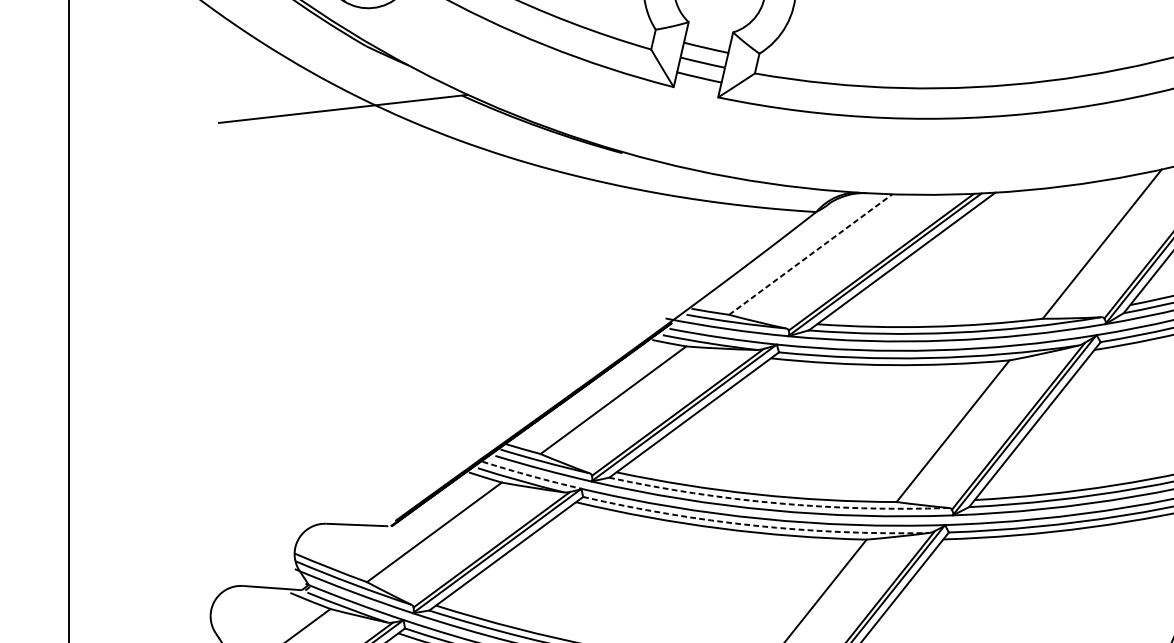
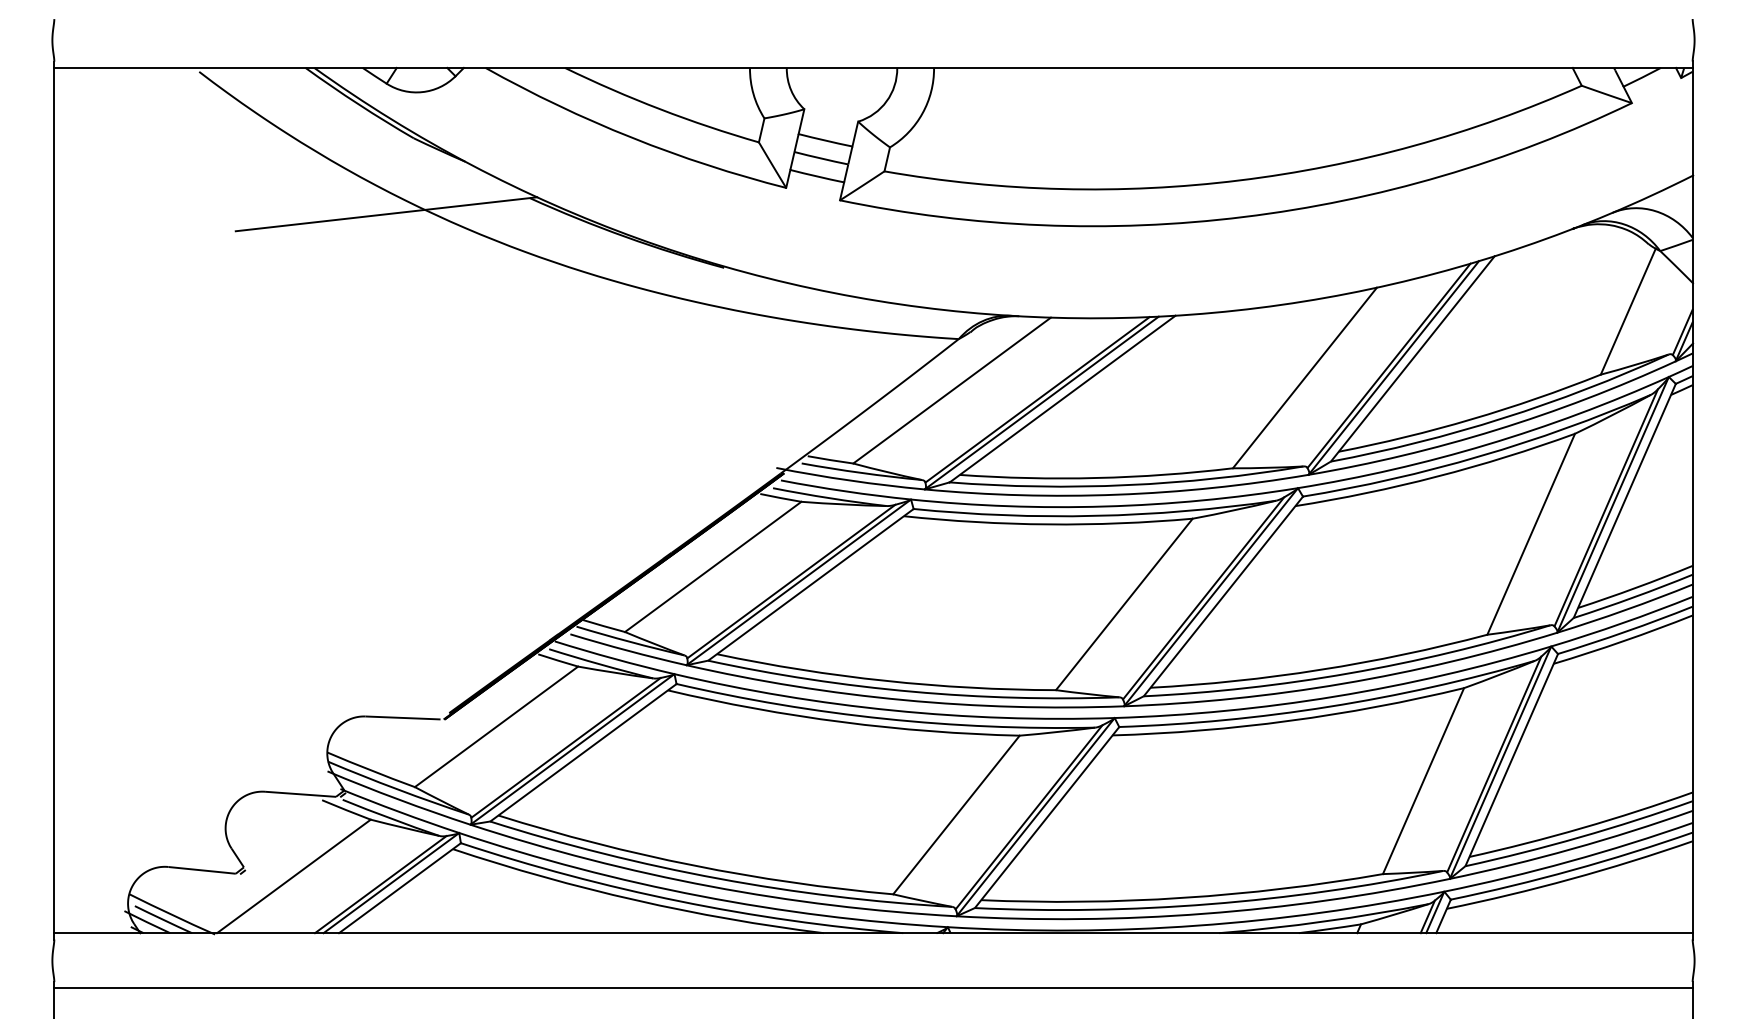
line: (811, 254) -> (952, 390), dashed -> solid
arc: (531, 475) -> (614, 658), dashed -> solid
arc: (778, 503) -> (912, 691), dashed -> solid
arc: (754, 525) -> (884, 718), dashed -> solid

